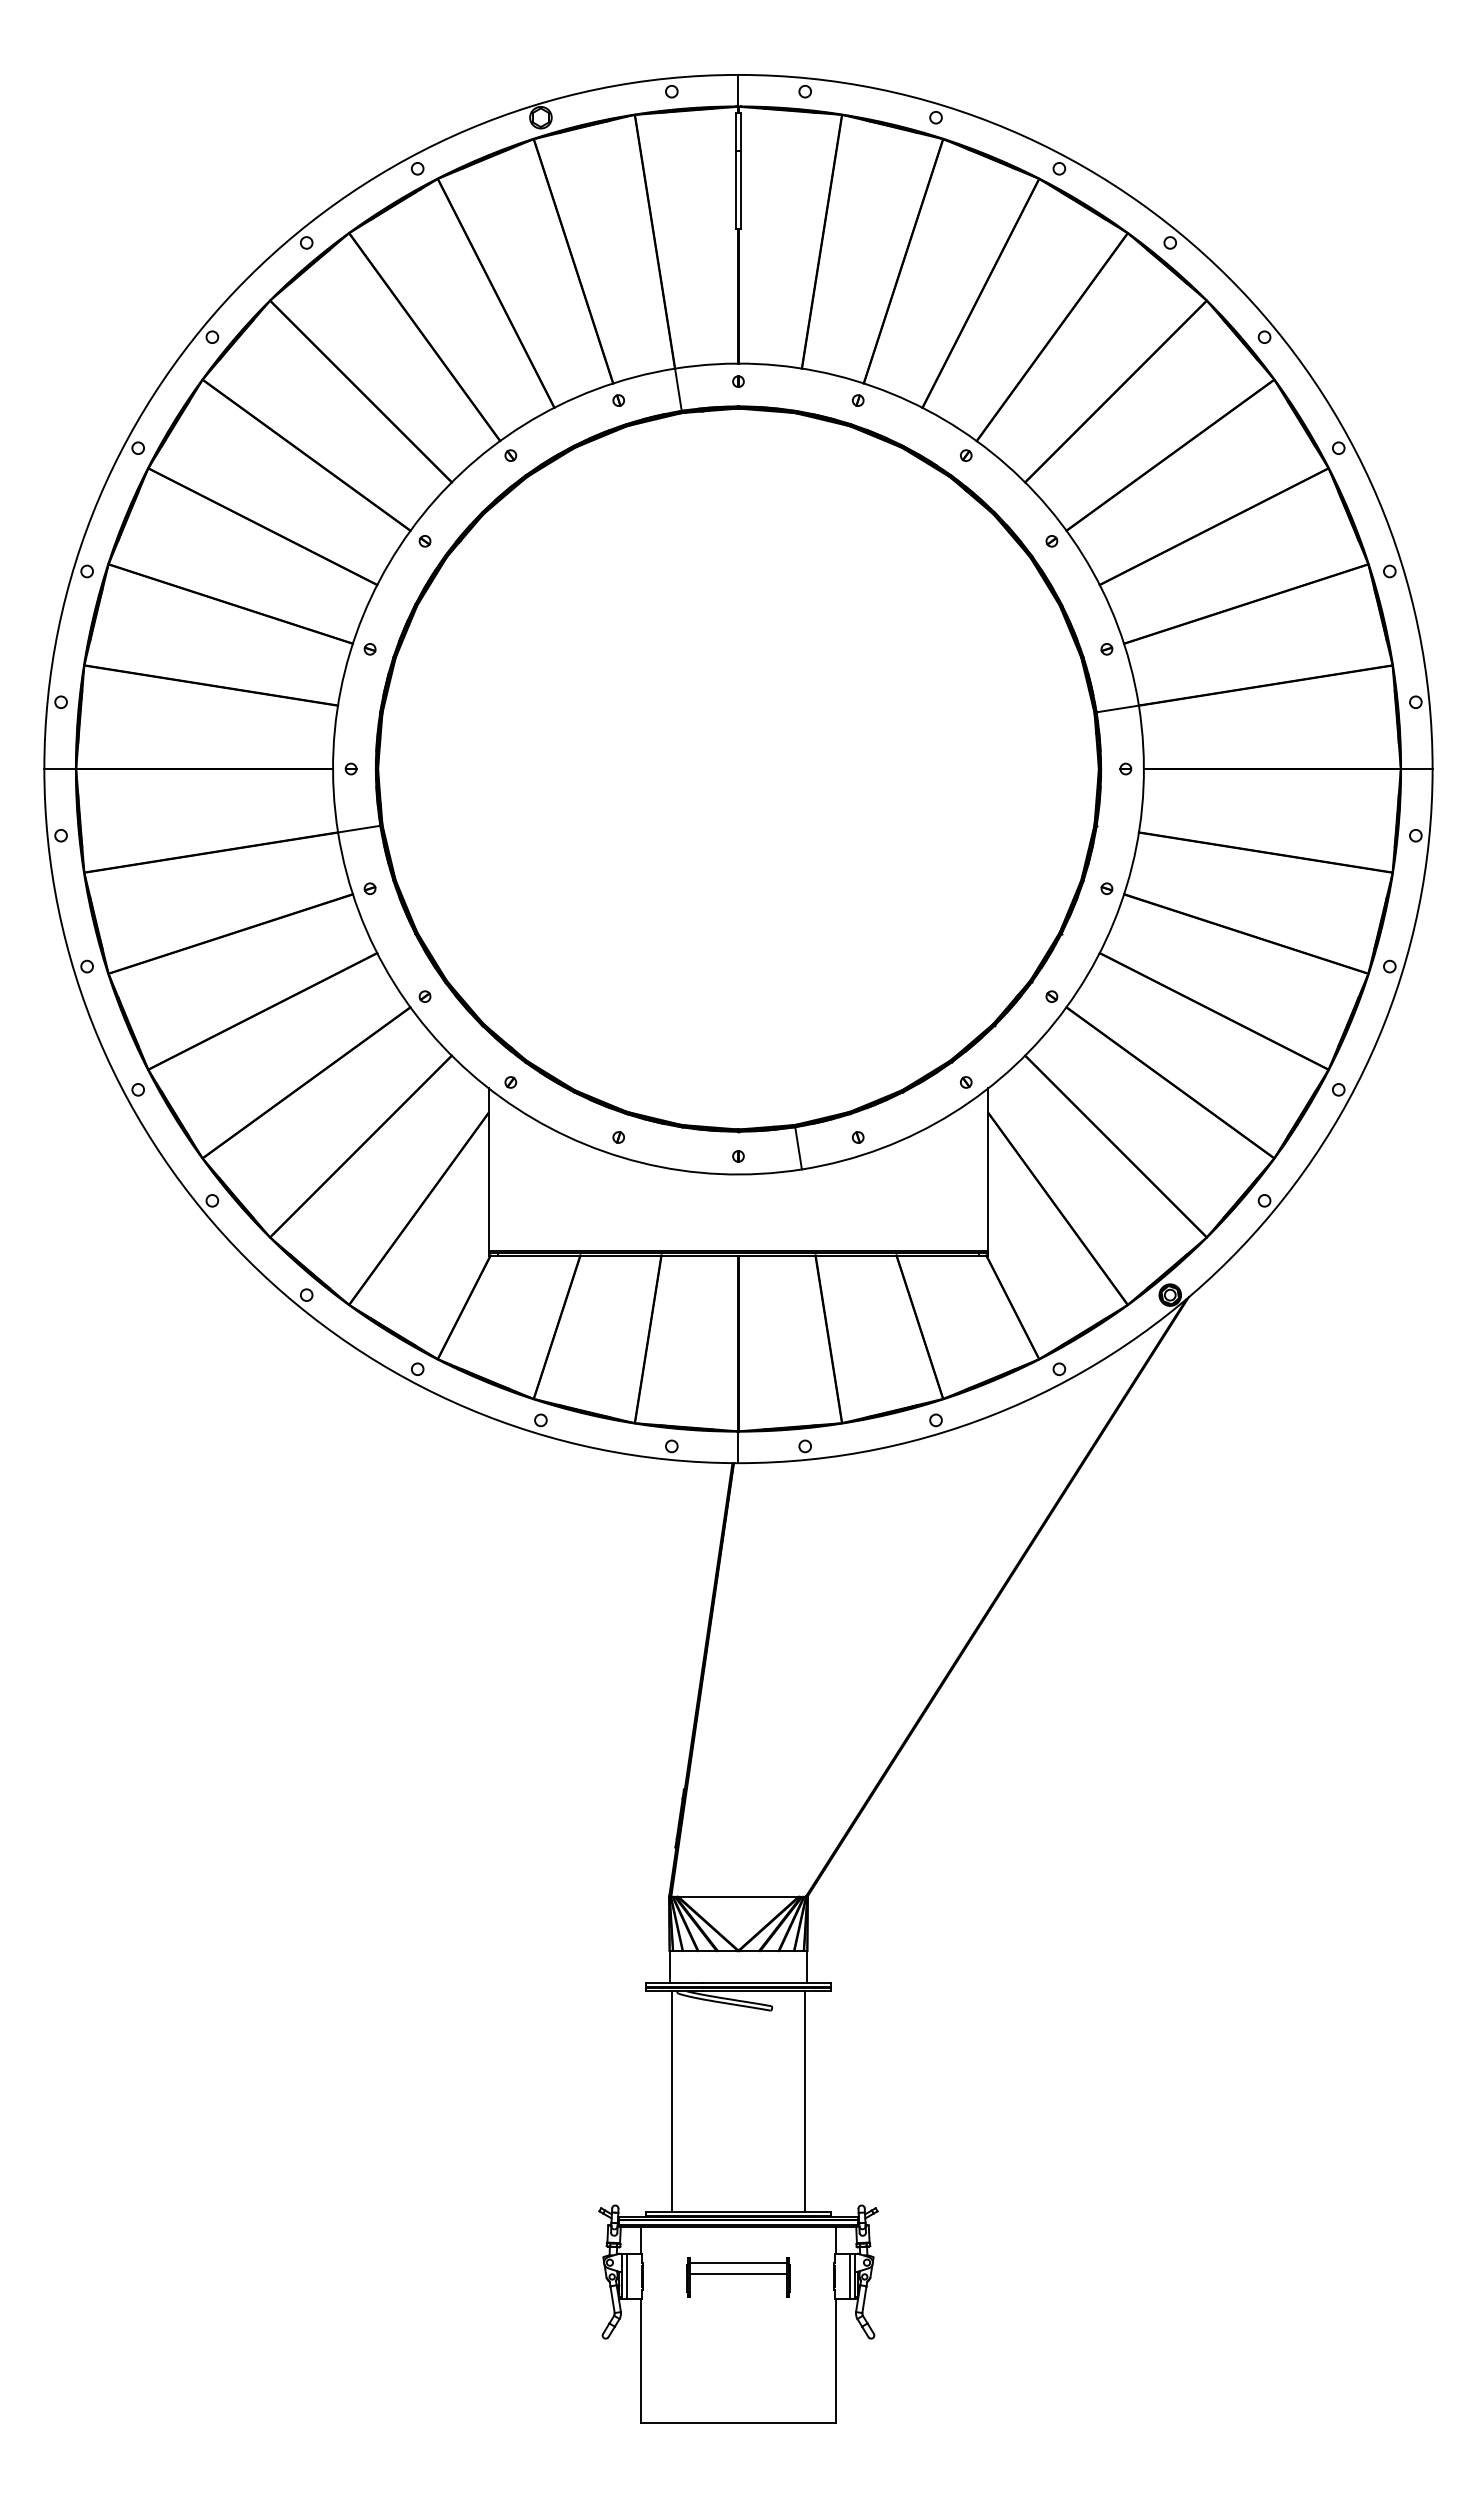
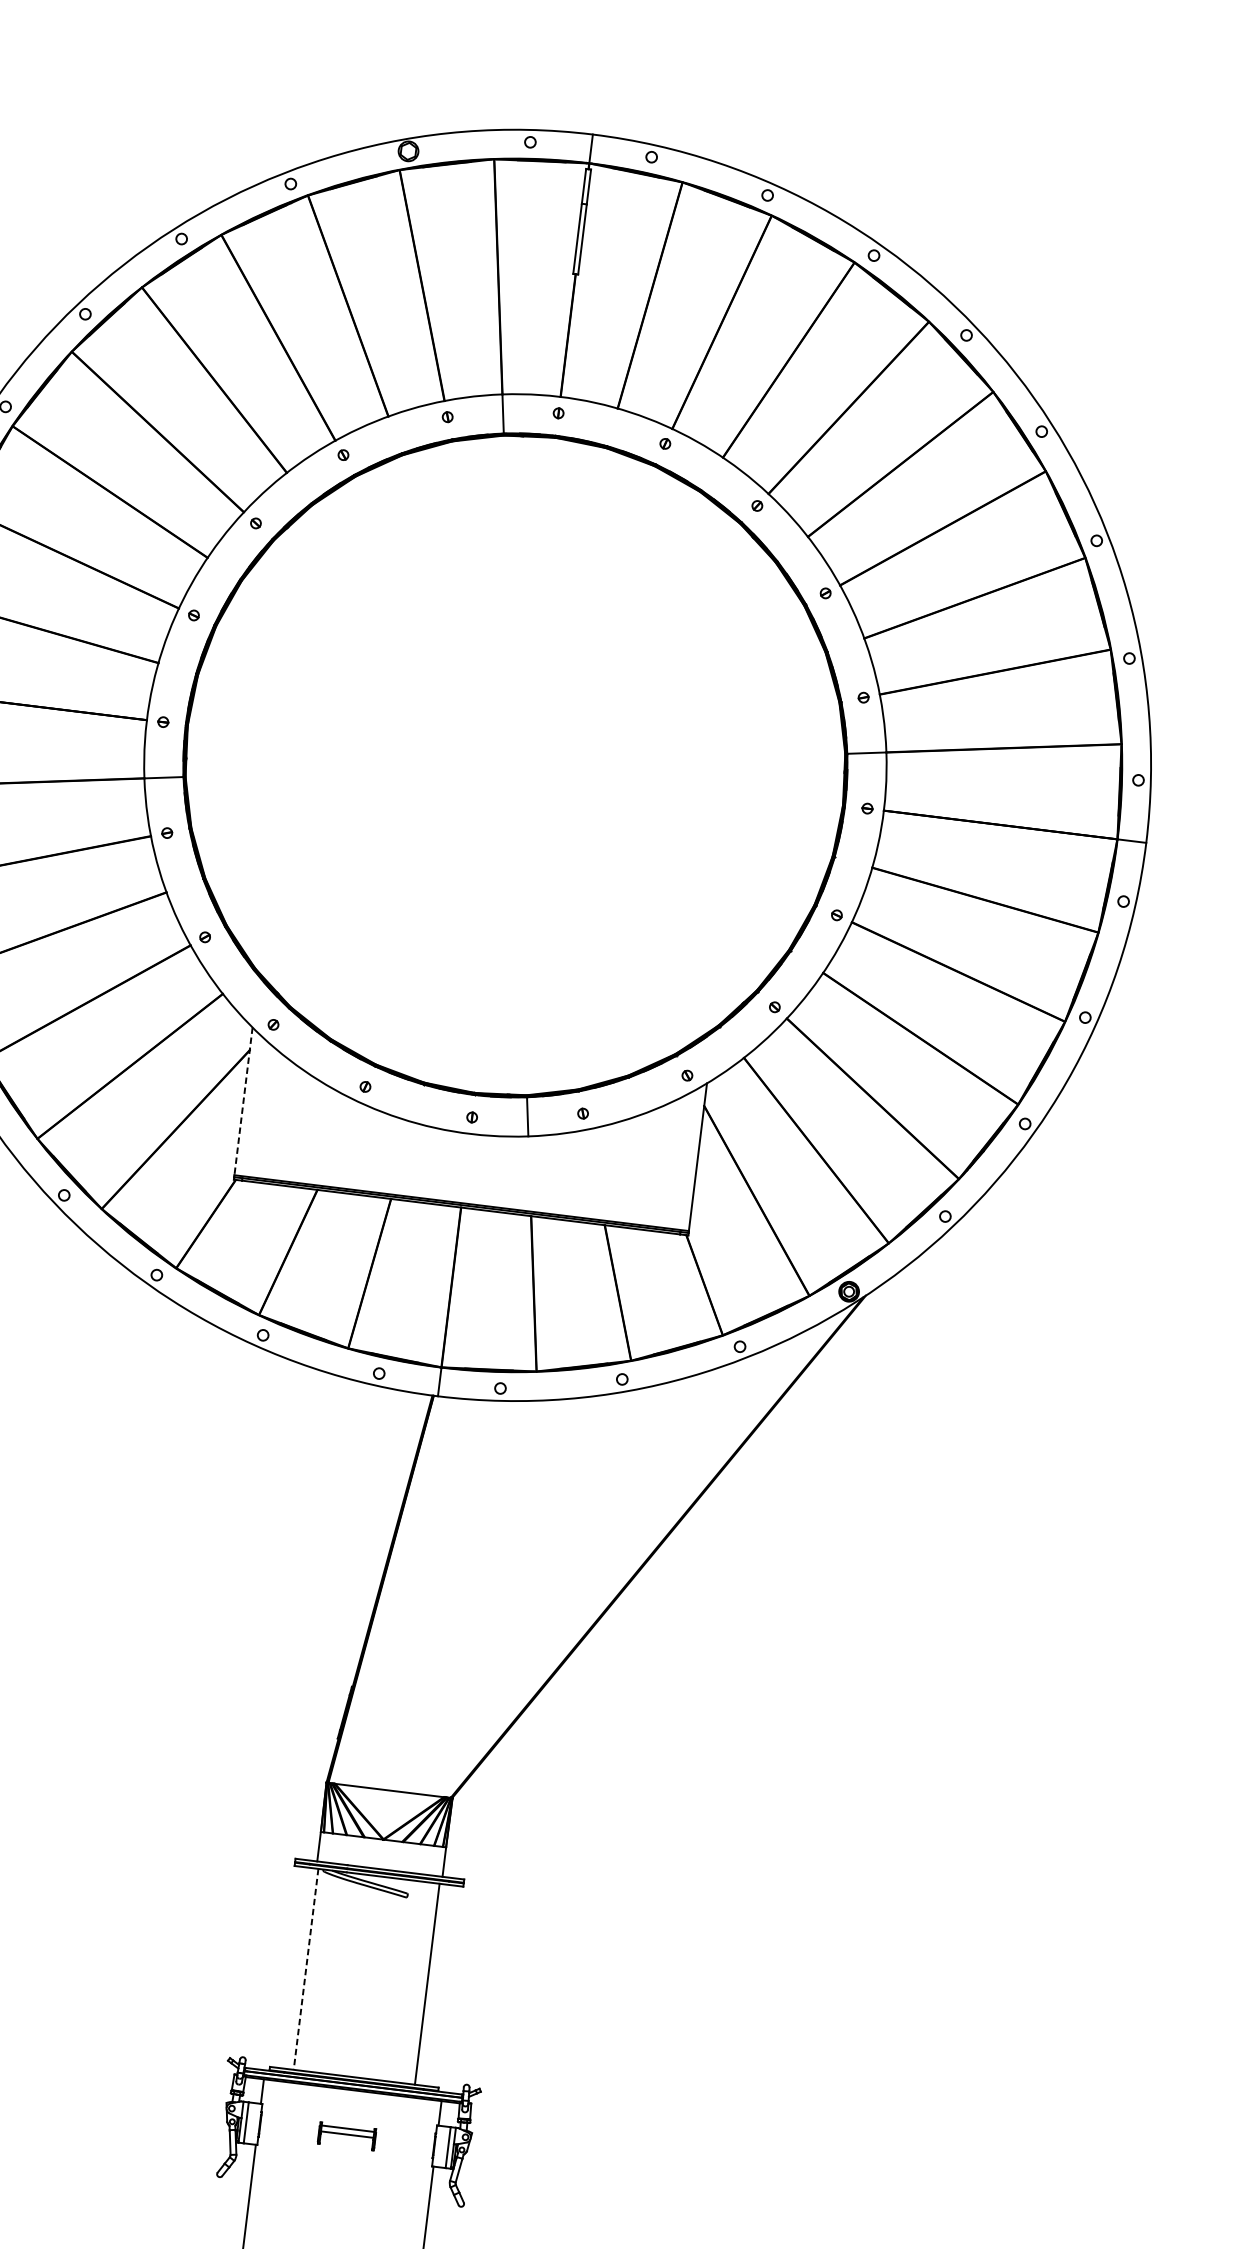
line: (488, 1169) -> (243, 1101), solid -> dashed
line: (671, 2101) -> (305, 1968), solid -> dashed
part: (738, 2277) -> (347, 2136), size x0.6

